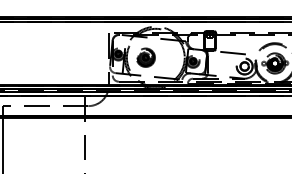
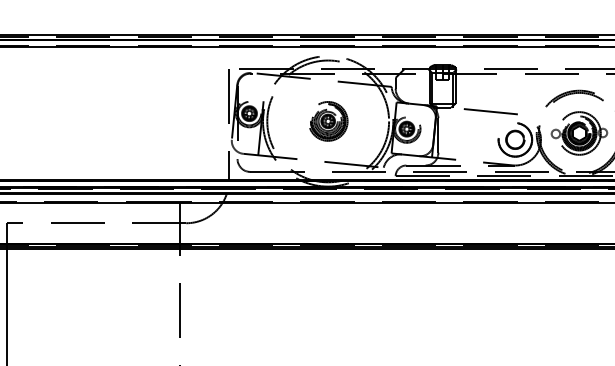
part: (145, 57) -> (327, 120), moved

